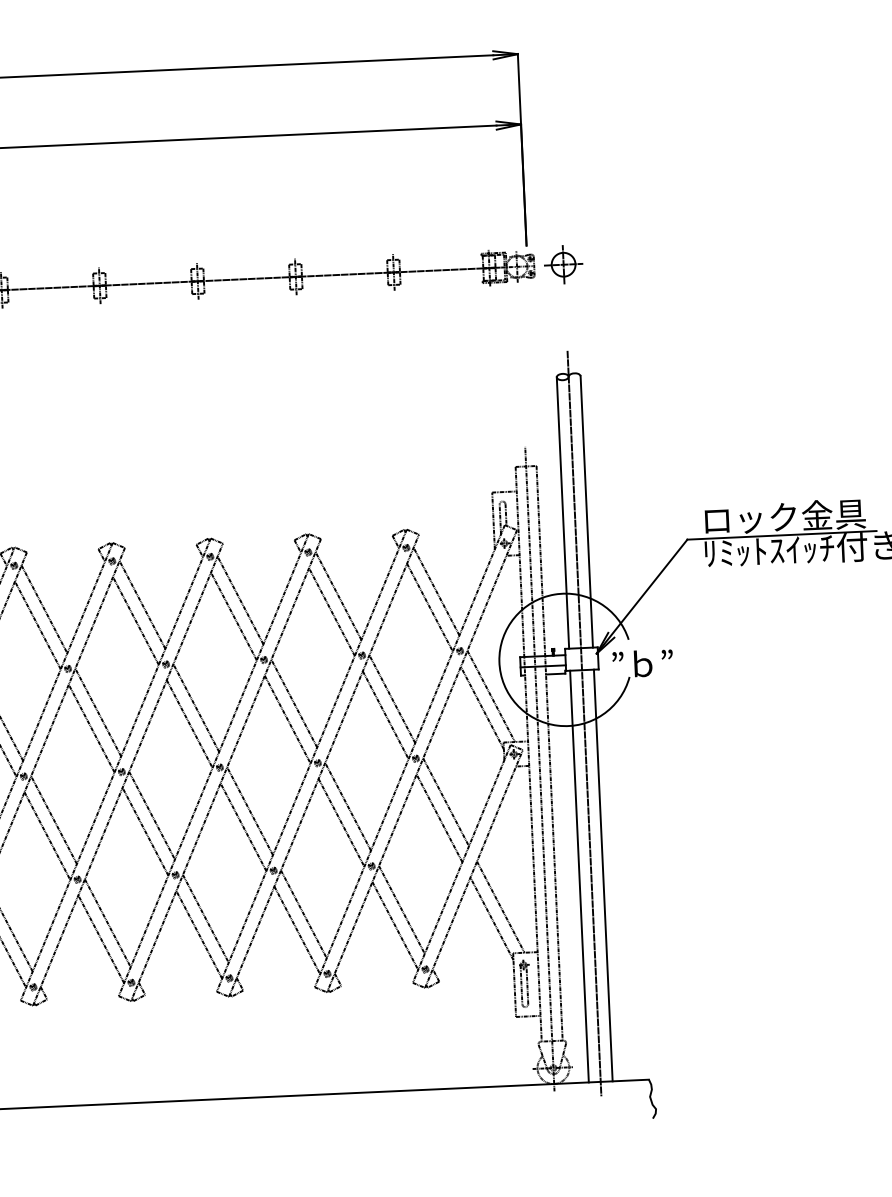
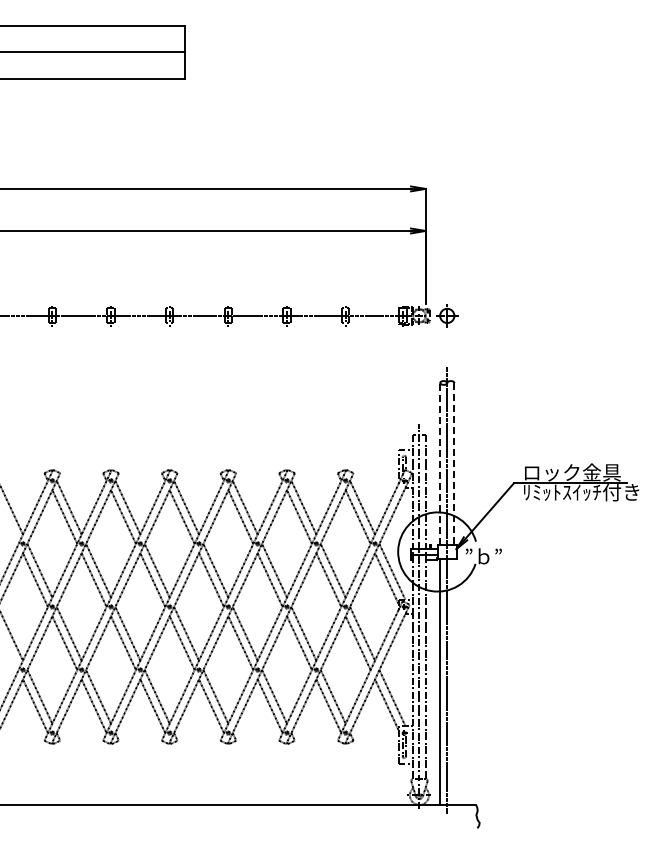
line: (563, 511) -> (440, 463), solid -> dashed
line: (586, 512) -> (454, 464), solid -> dashed
line: (603, 875) -> (454, 681), removed

